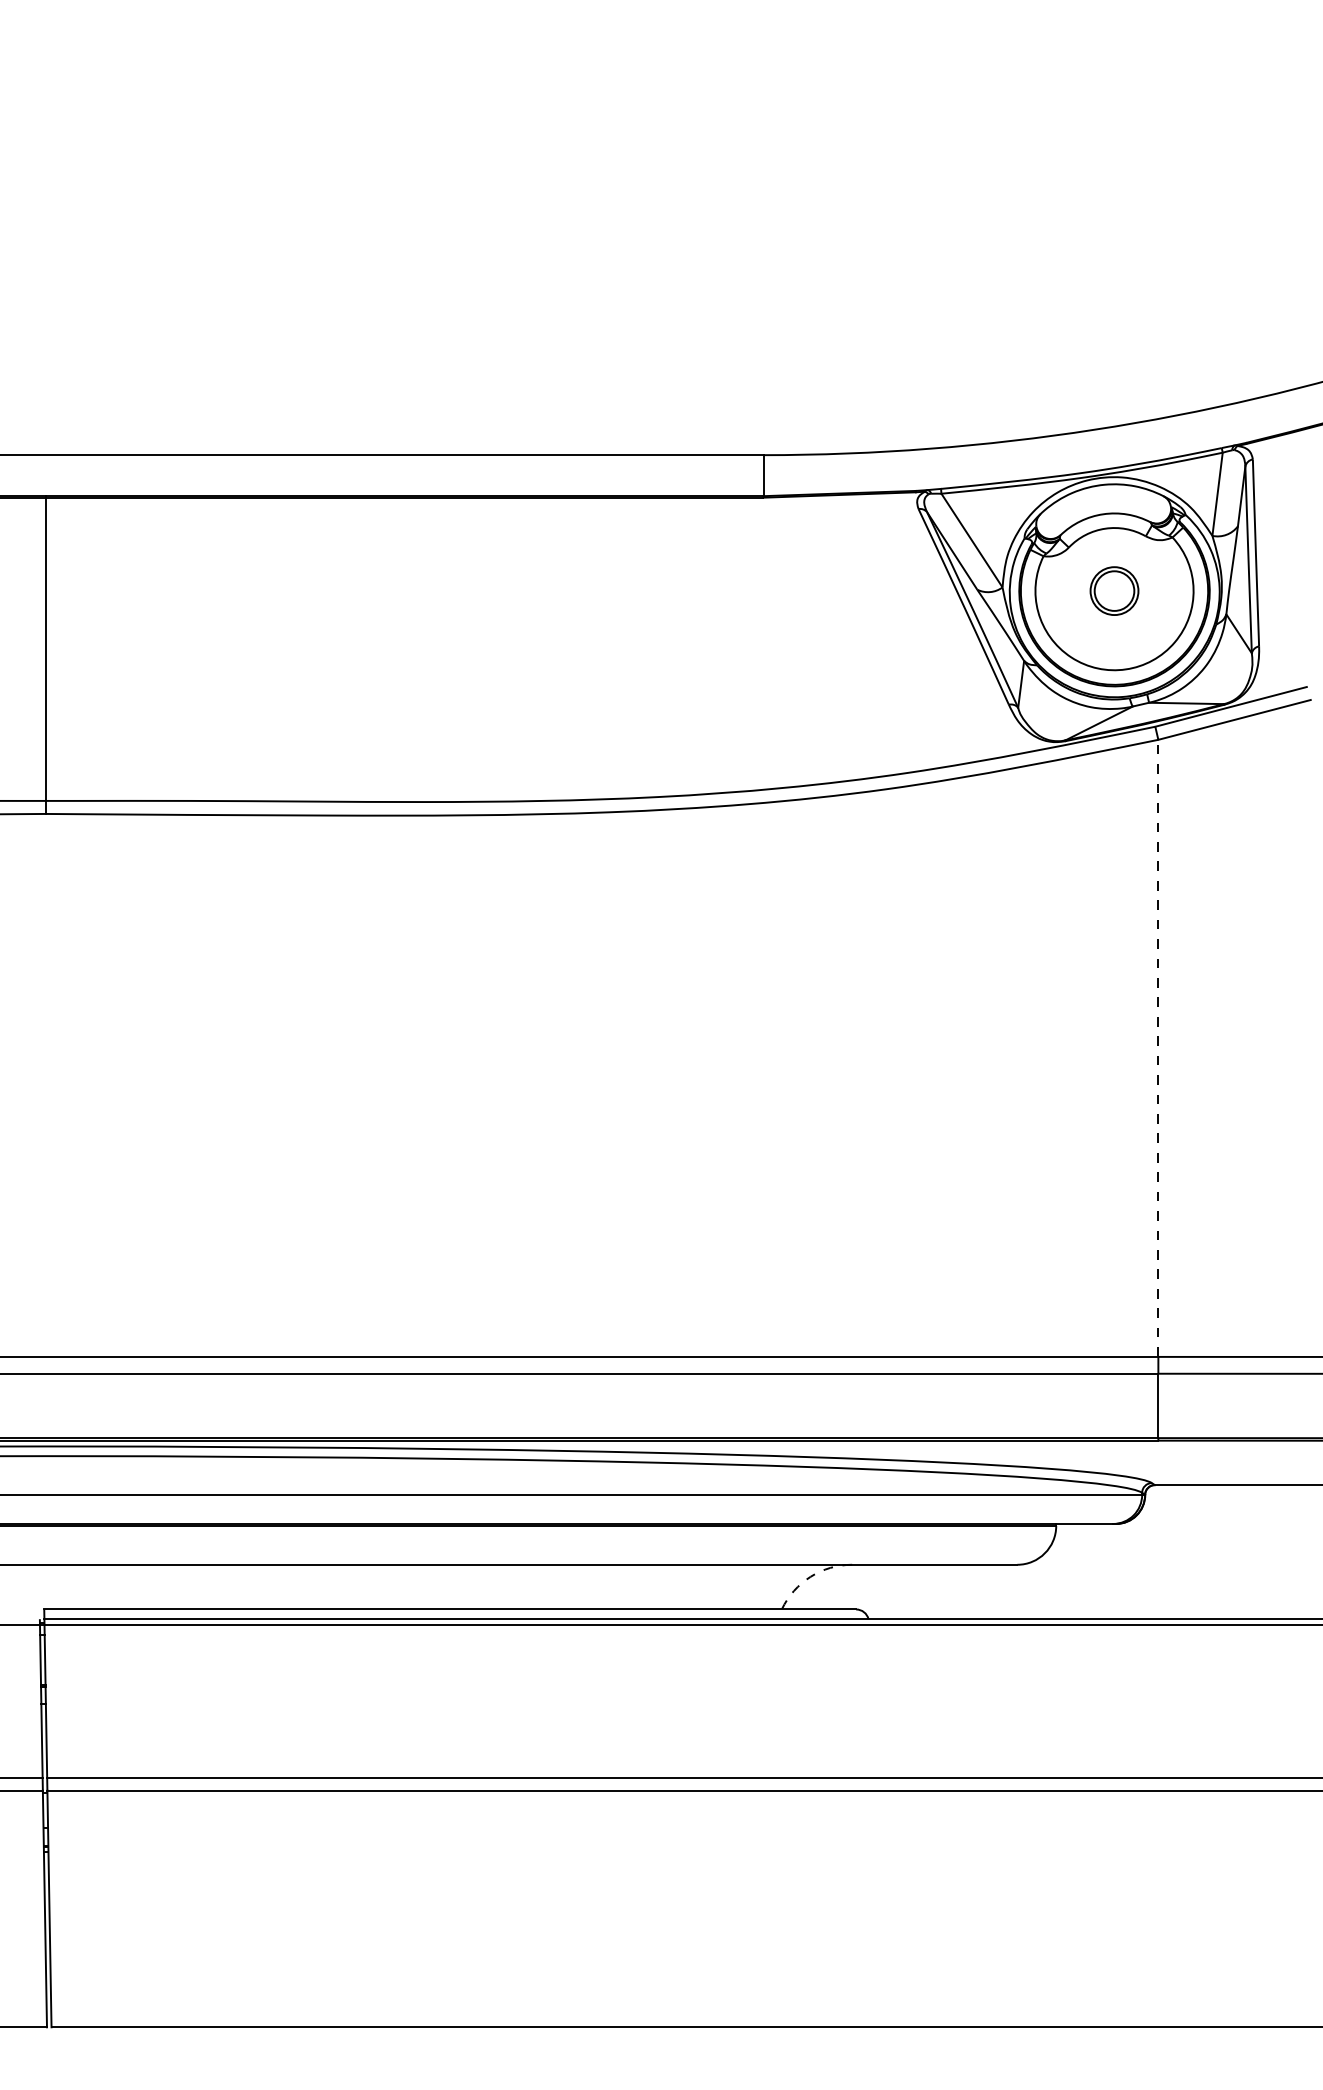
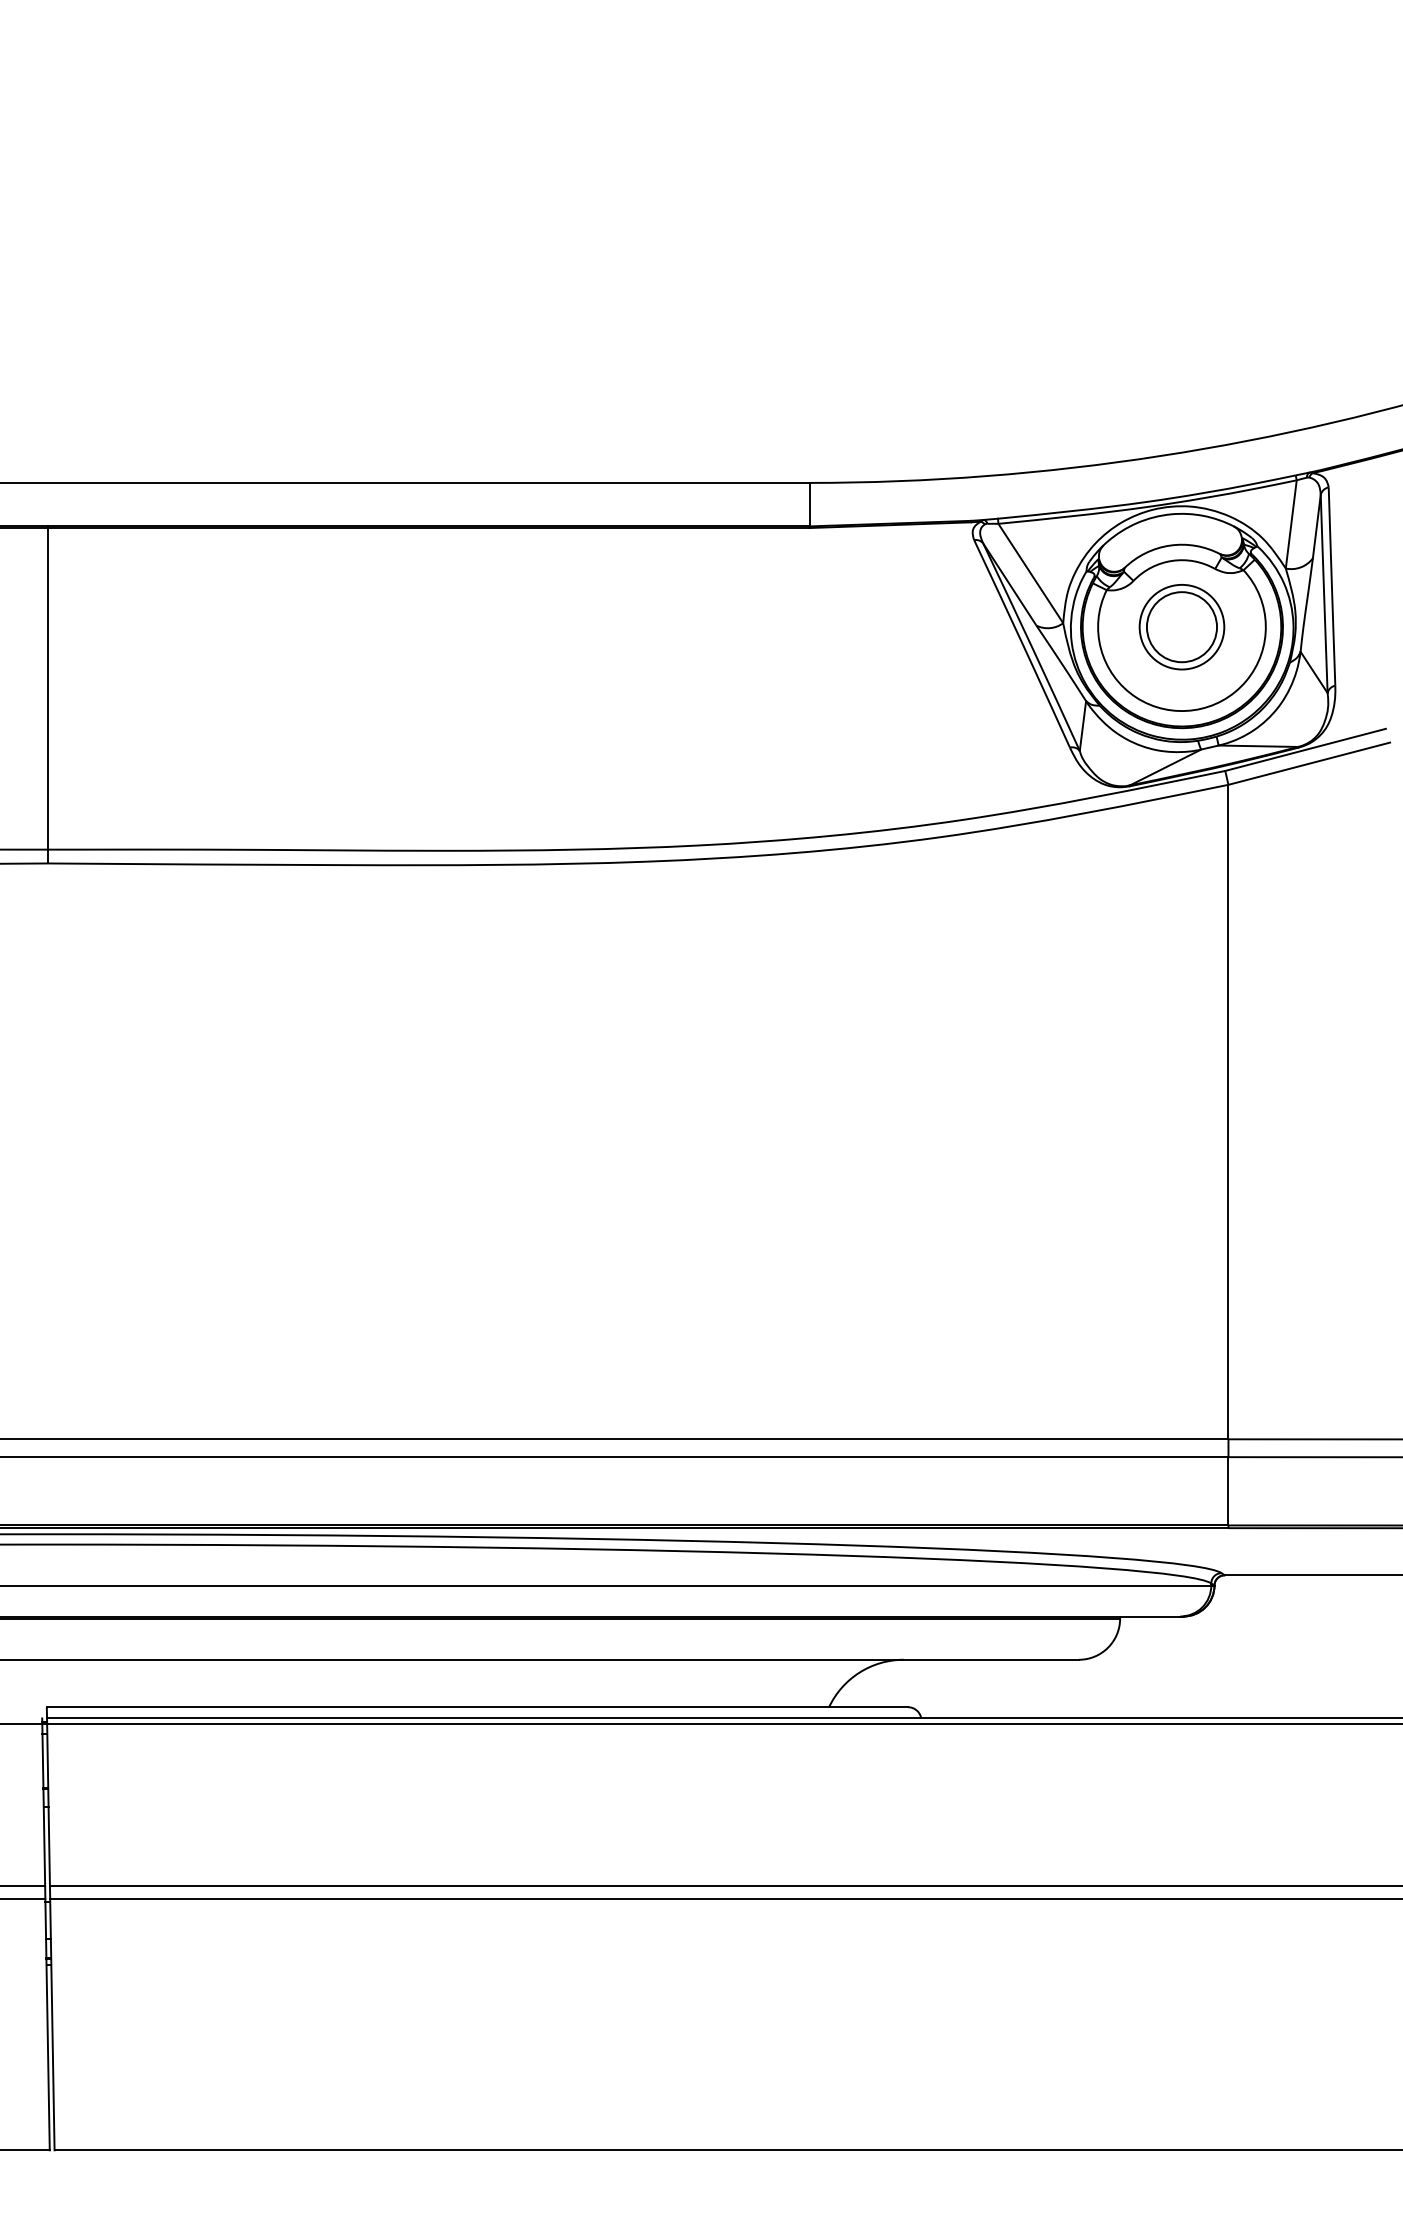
part: (1114, 590) -> (1181, 626), size x1.67
line: (1158, 1048) -> (1228, 1112), dashed -> solid
arc: (810, 1576) -> (859, 1672), dashed -> solid

